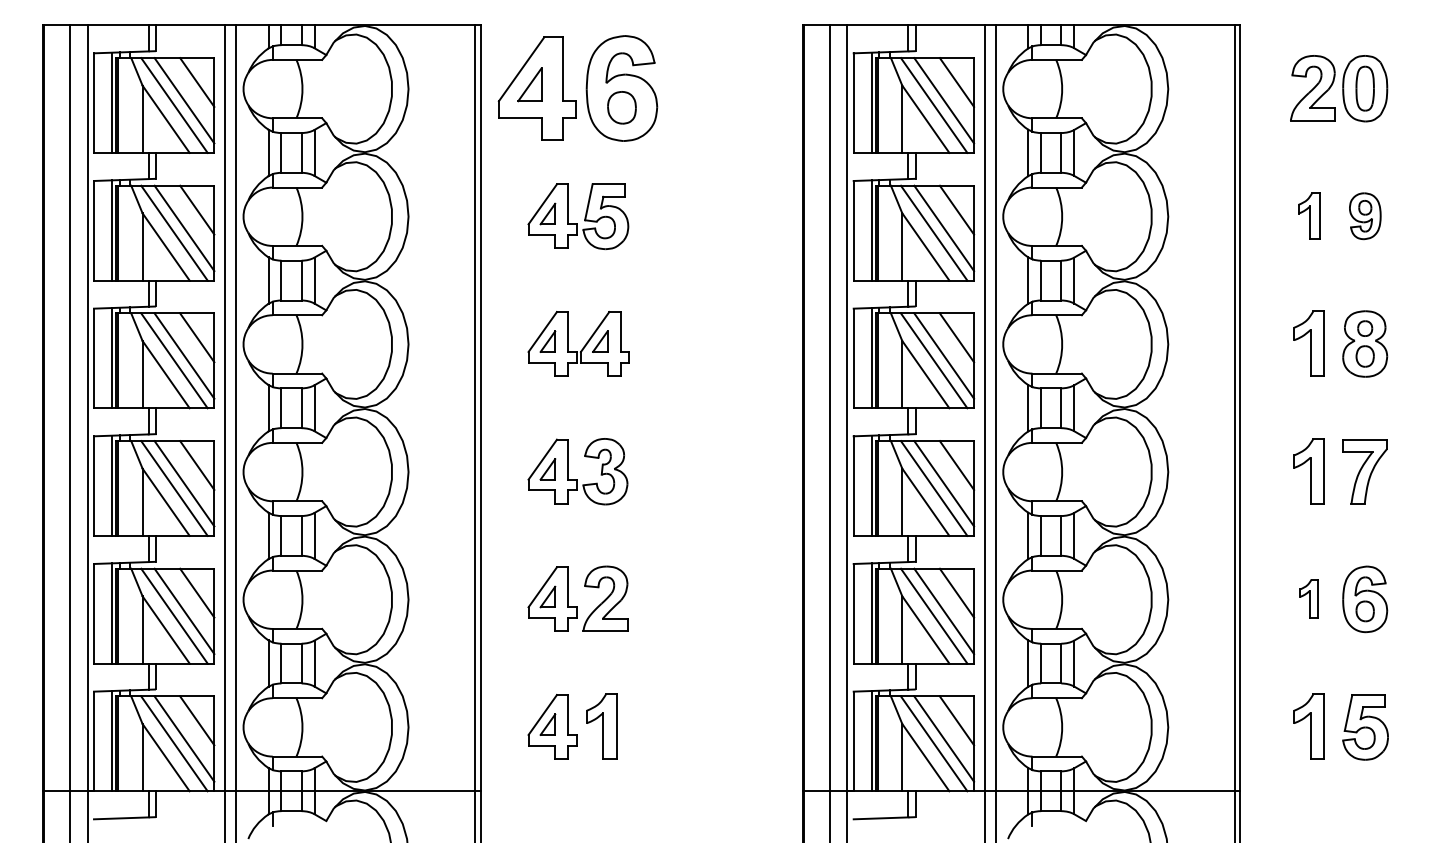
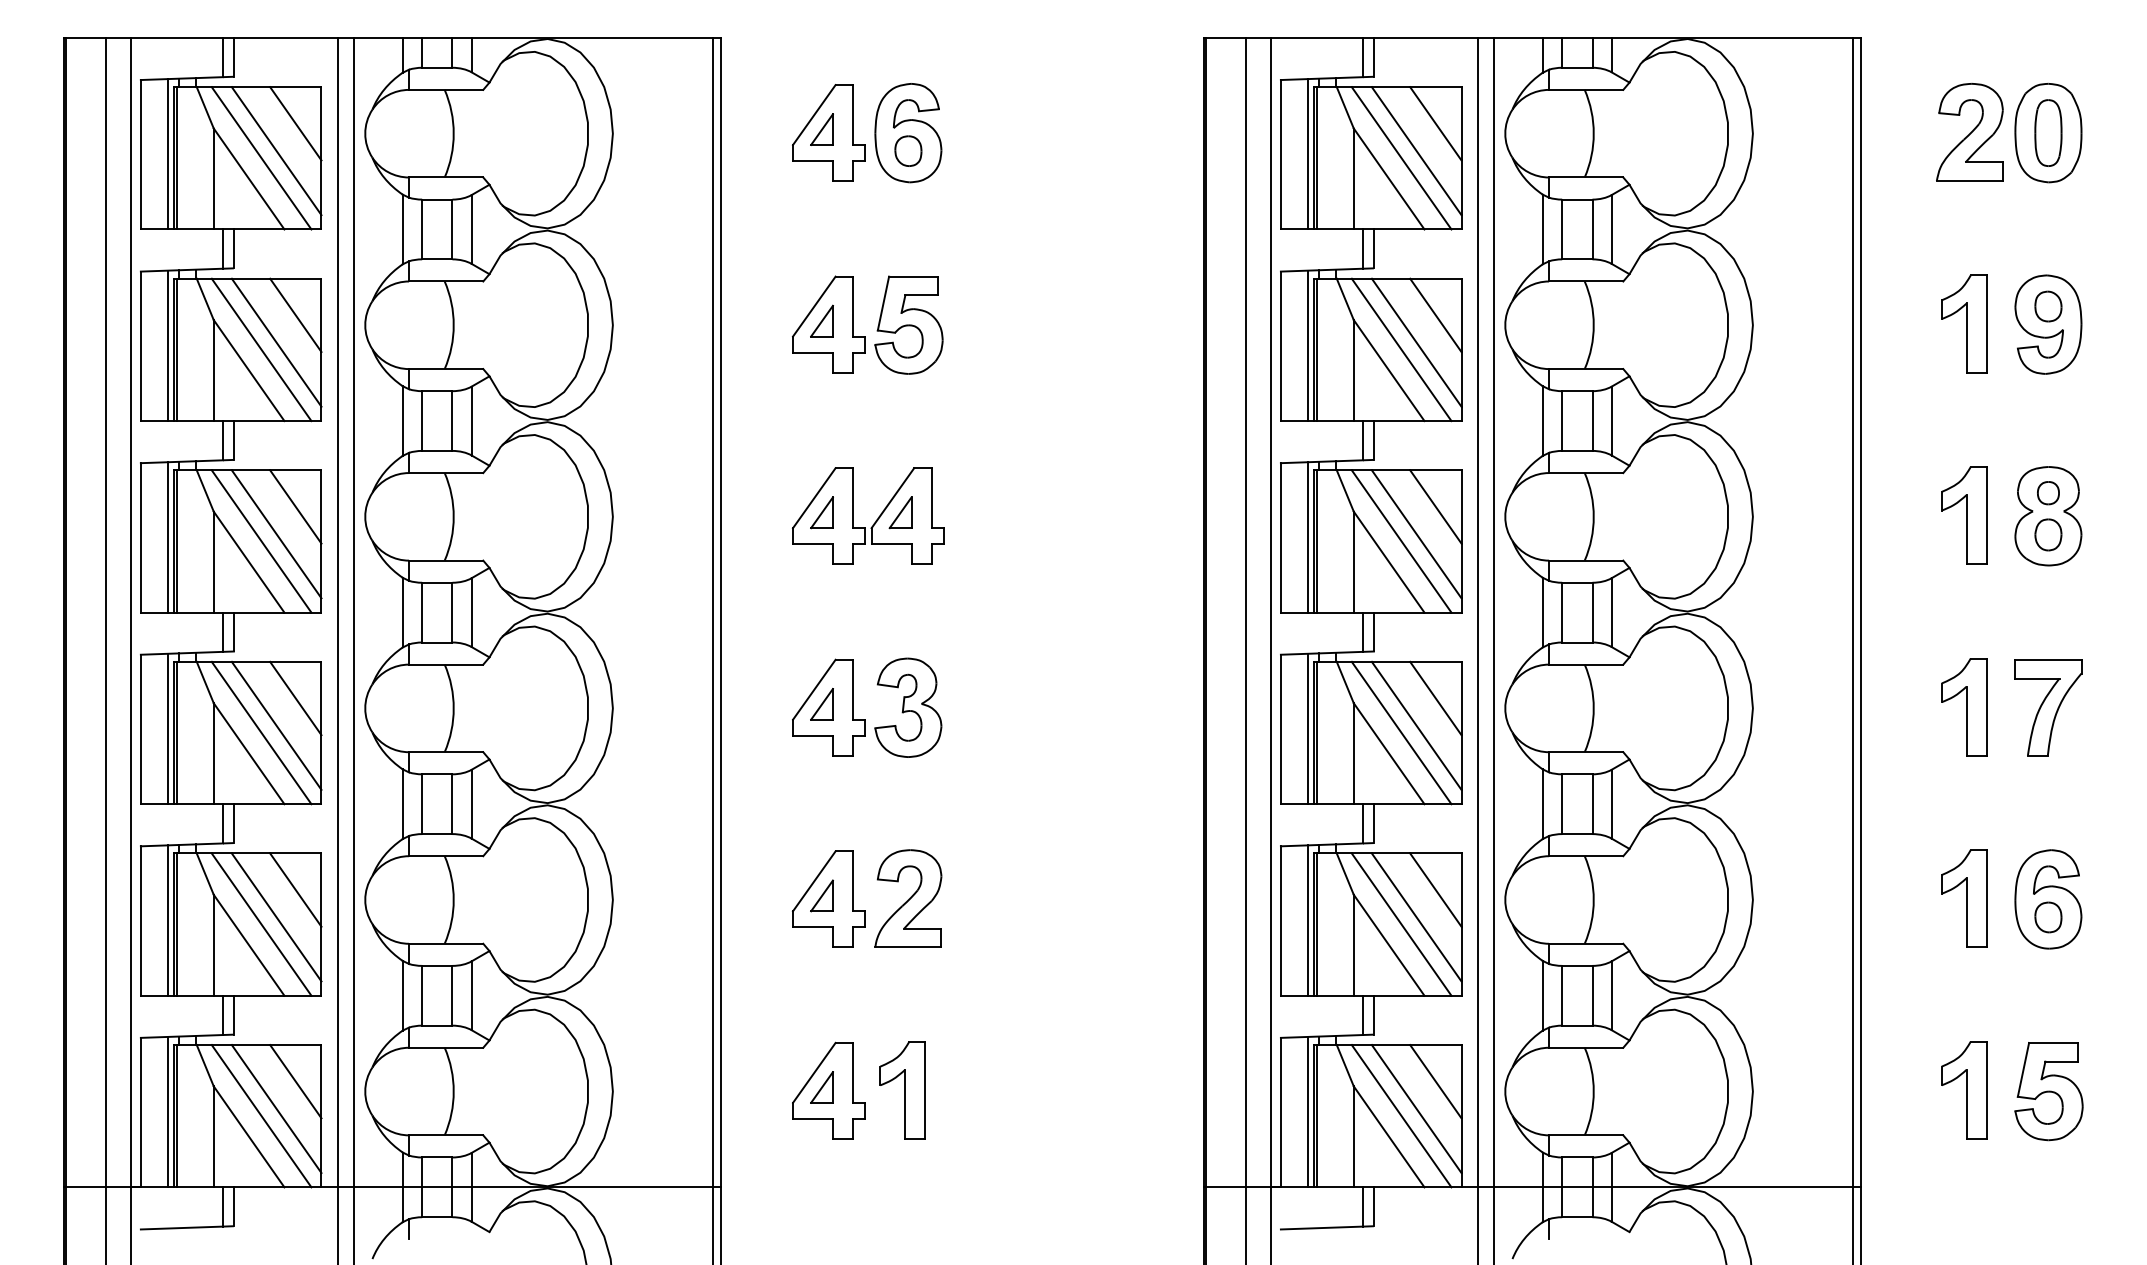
part: (577, 88) -> (866, 132), size x0.62
part: (1308, 215) -> (1963, 323), size x1.43
part: (1365, 215) -> (2048, 323), size x1.43
part: (1308, 598) -> (1963, 898), size x1.67

